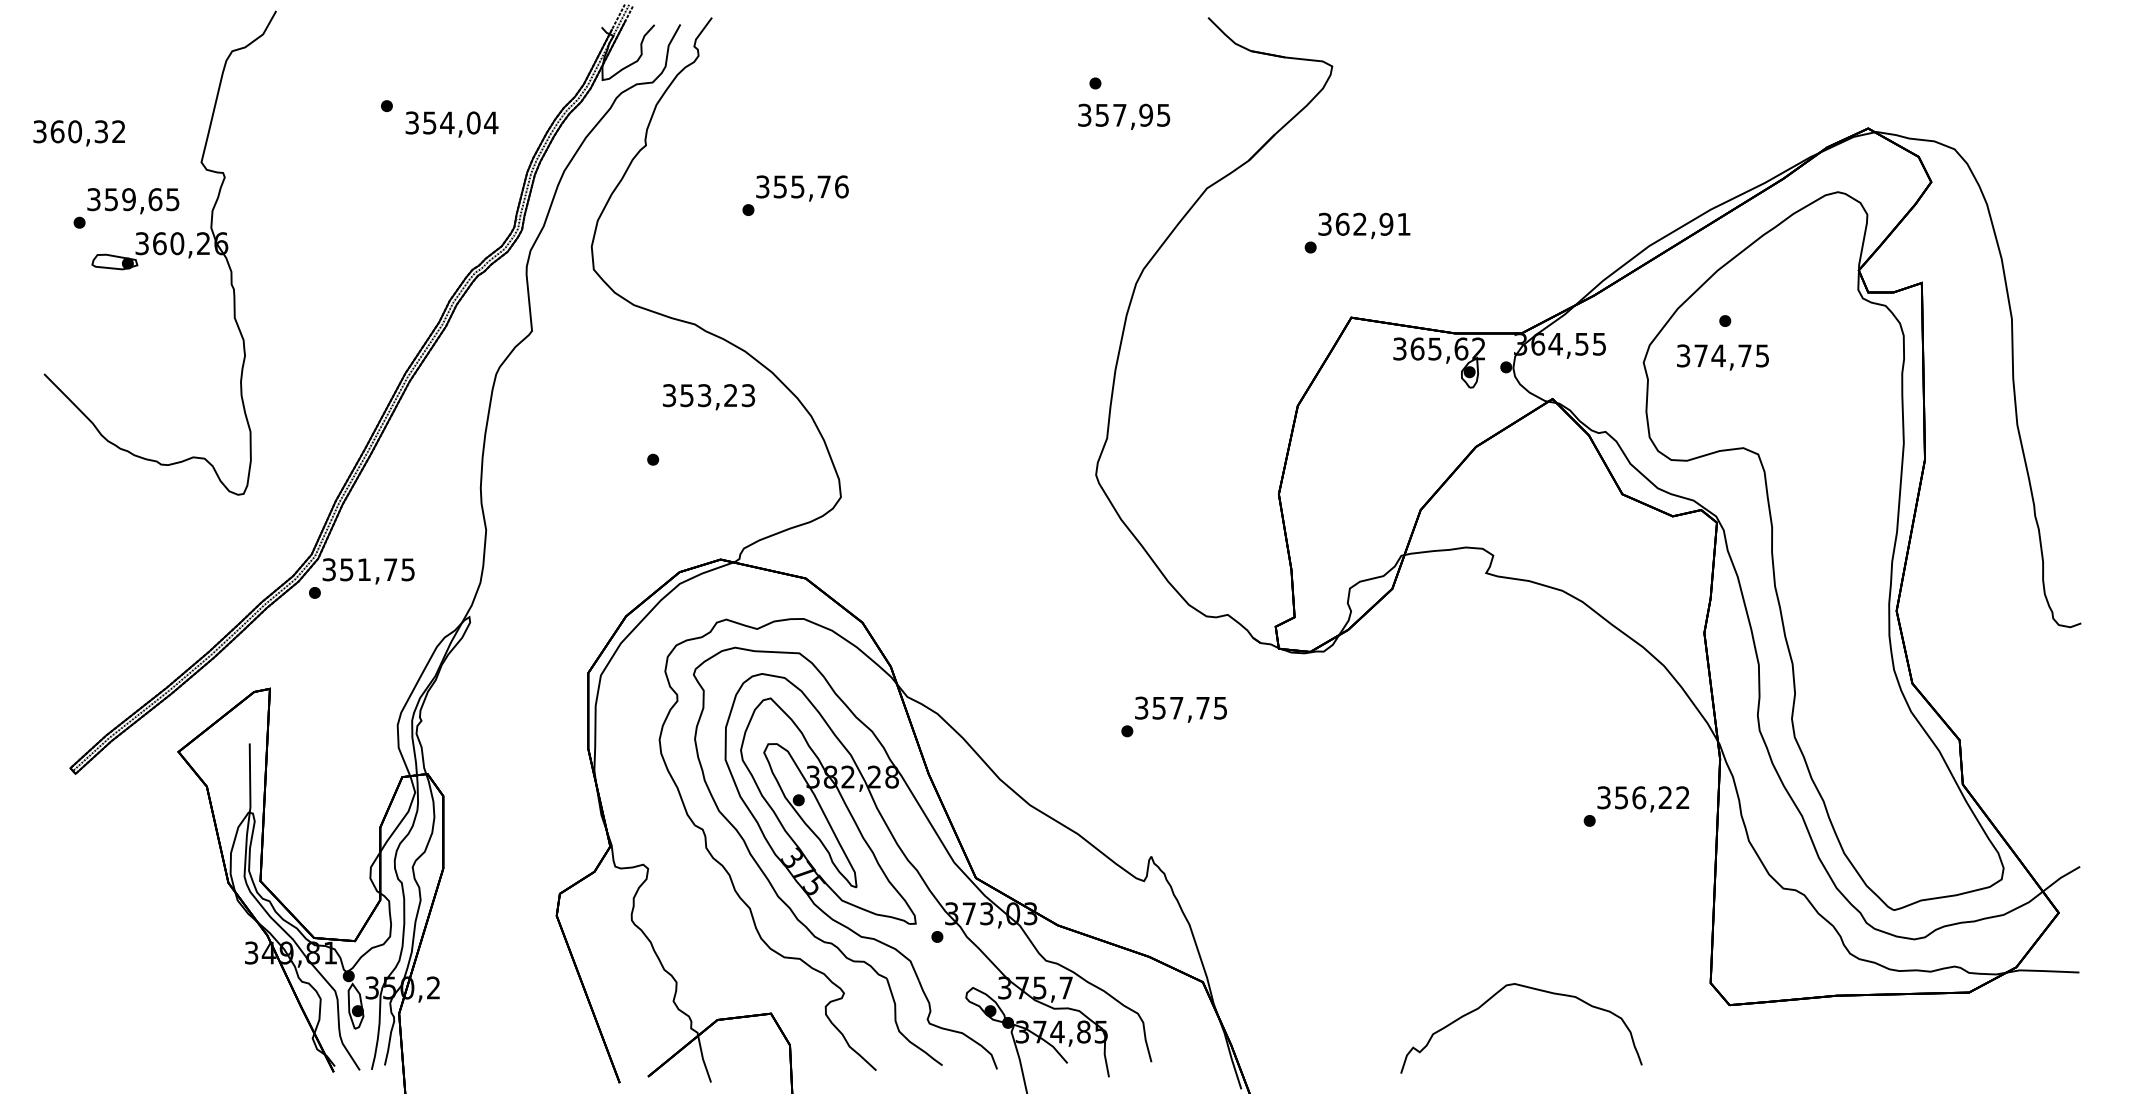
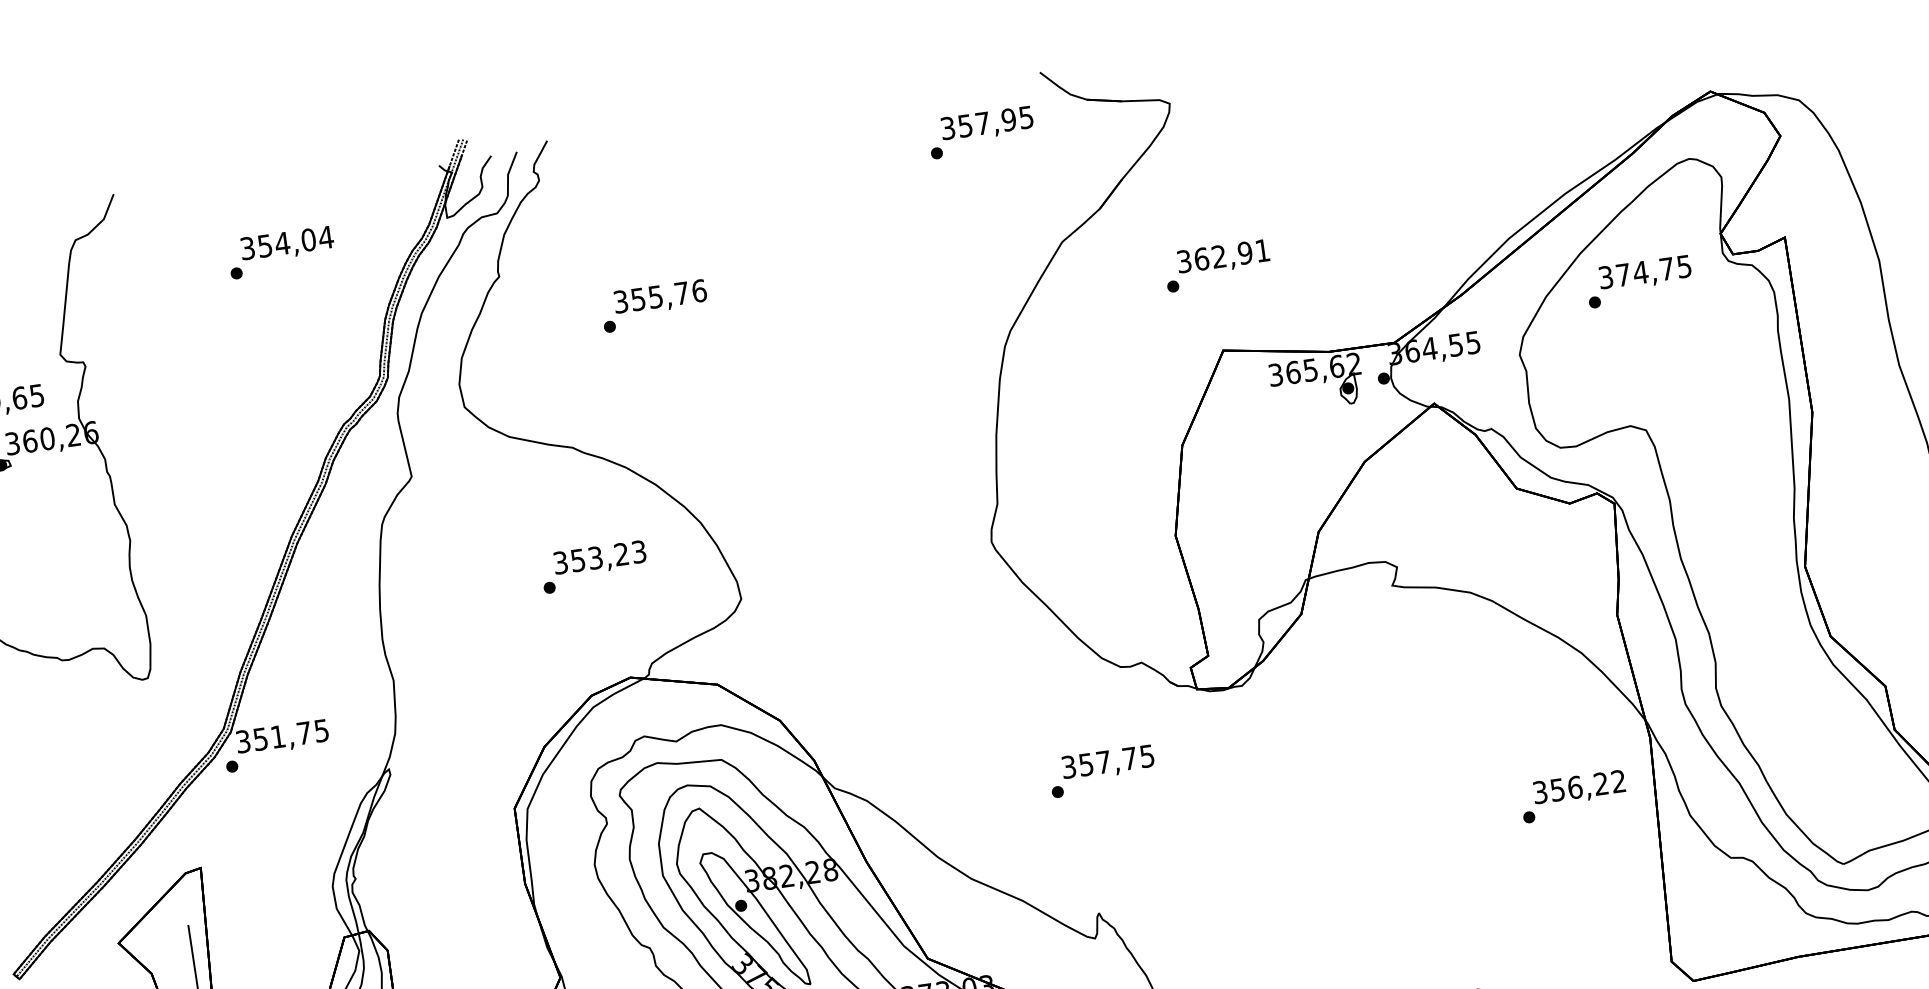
text: (1124, 116) -> (987, 124), moved
text: (451, 124) -> (286, 244), moved
text: (1722, 357) -> (1644, 273), moved
text: (708, 397) -> (599, 559), moved

